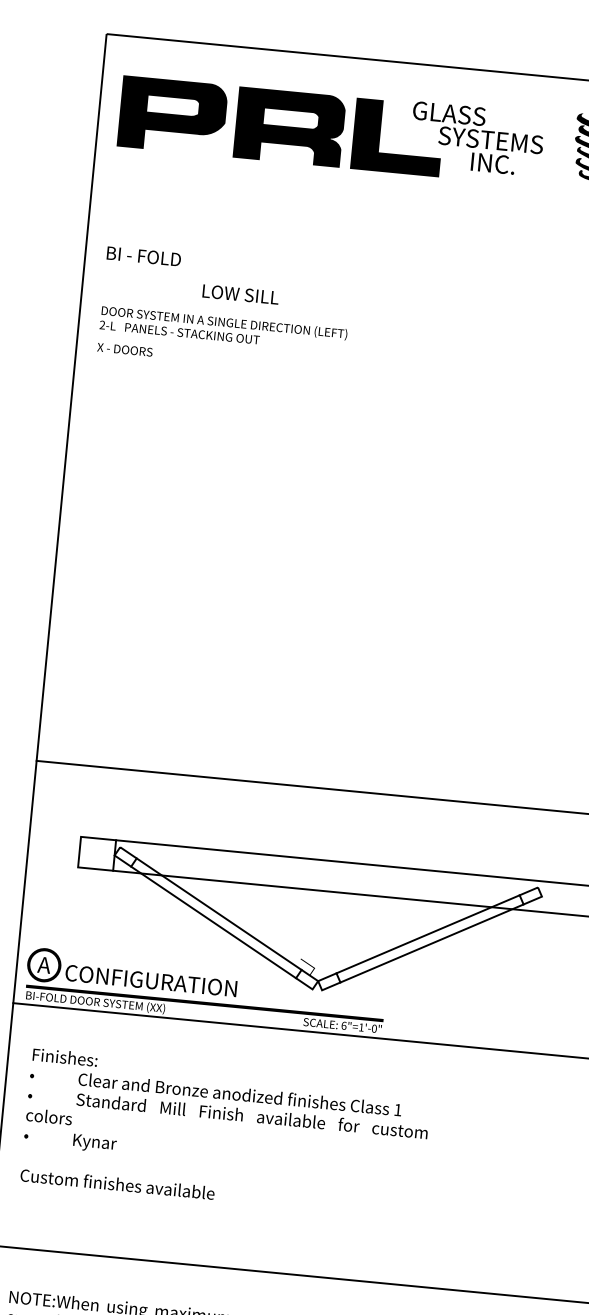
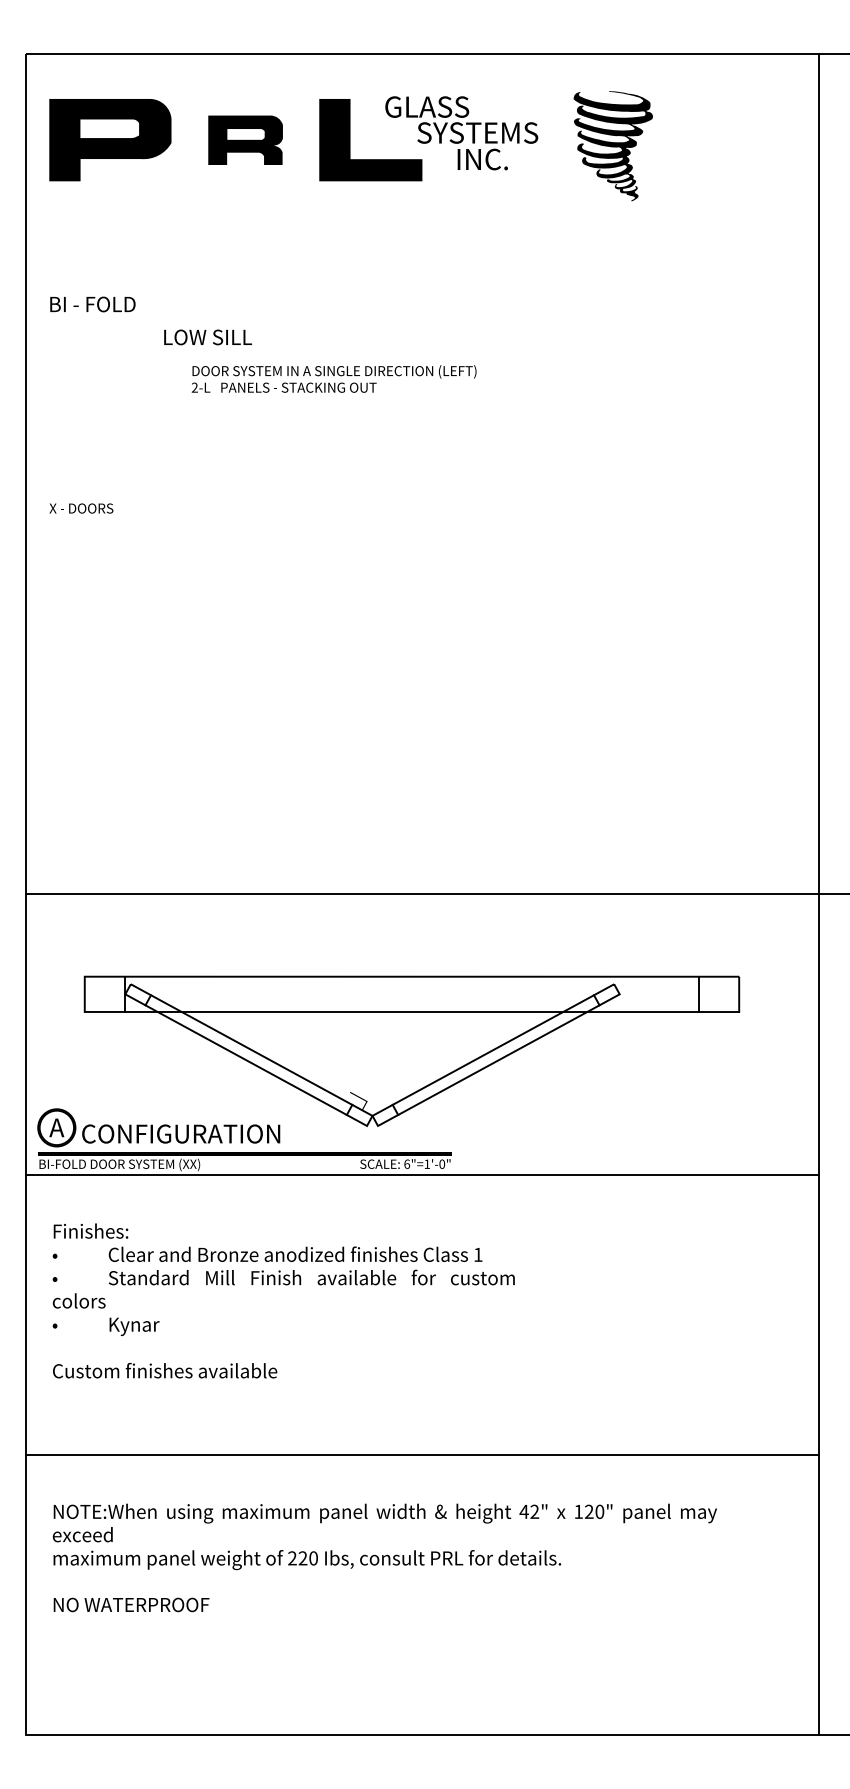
part: (289, 127) -> (245, 140), size x0.6
text: (223, 328) -> (333, 378), moved
text: (125, 349) -> (81, 508), moved

